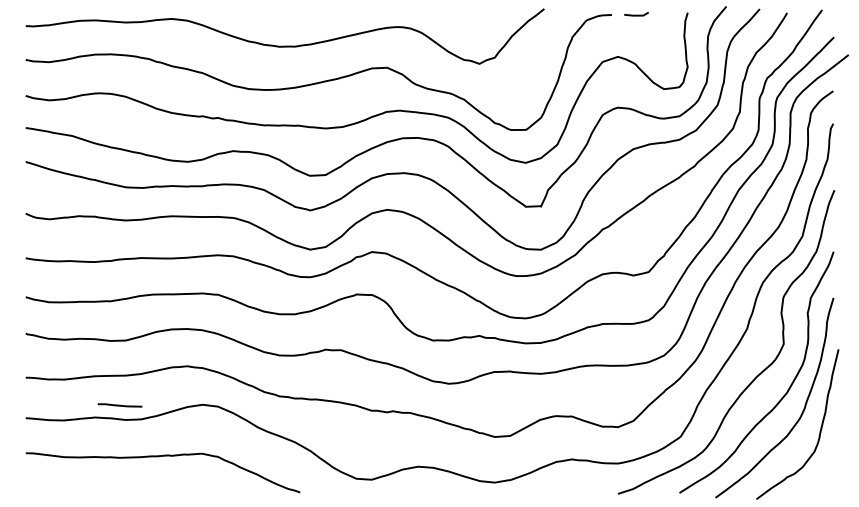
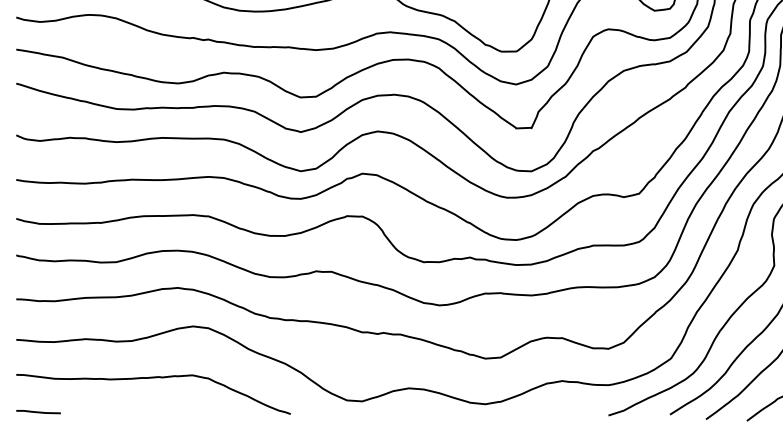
line: (119, 405) -> (38, 412), moved

